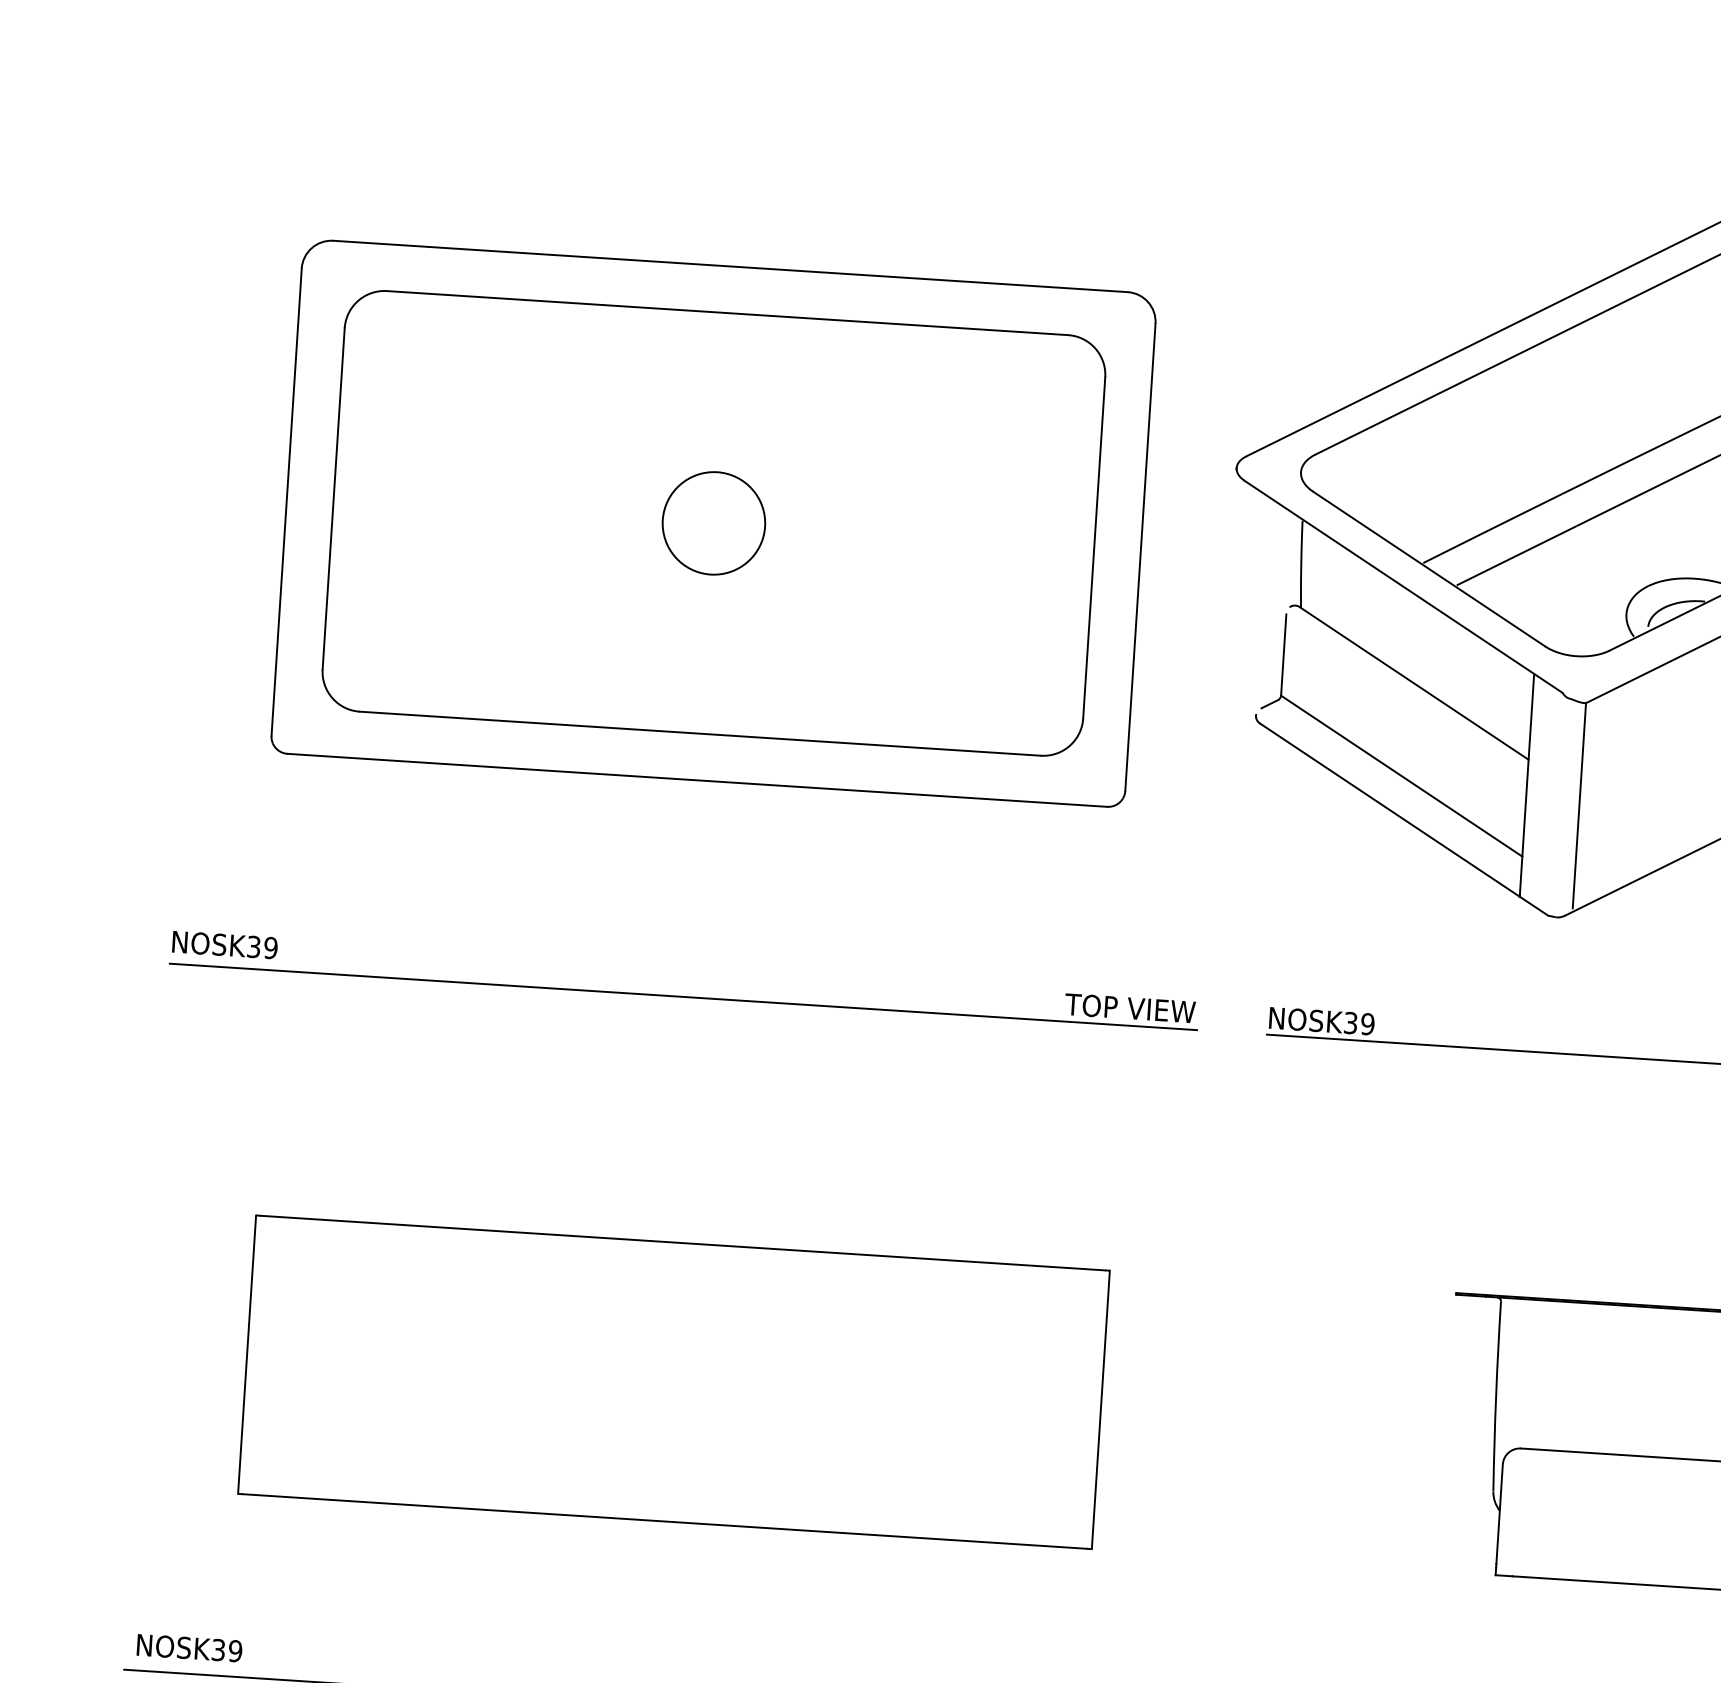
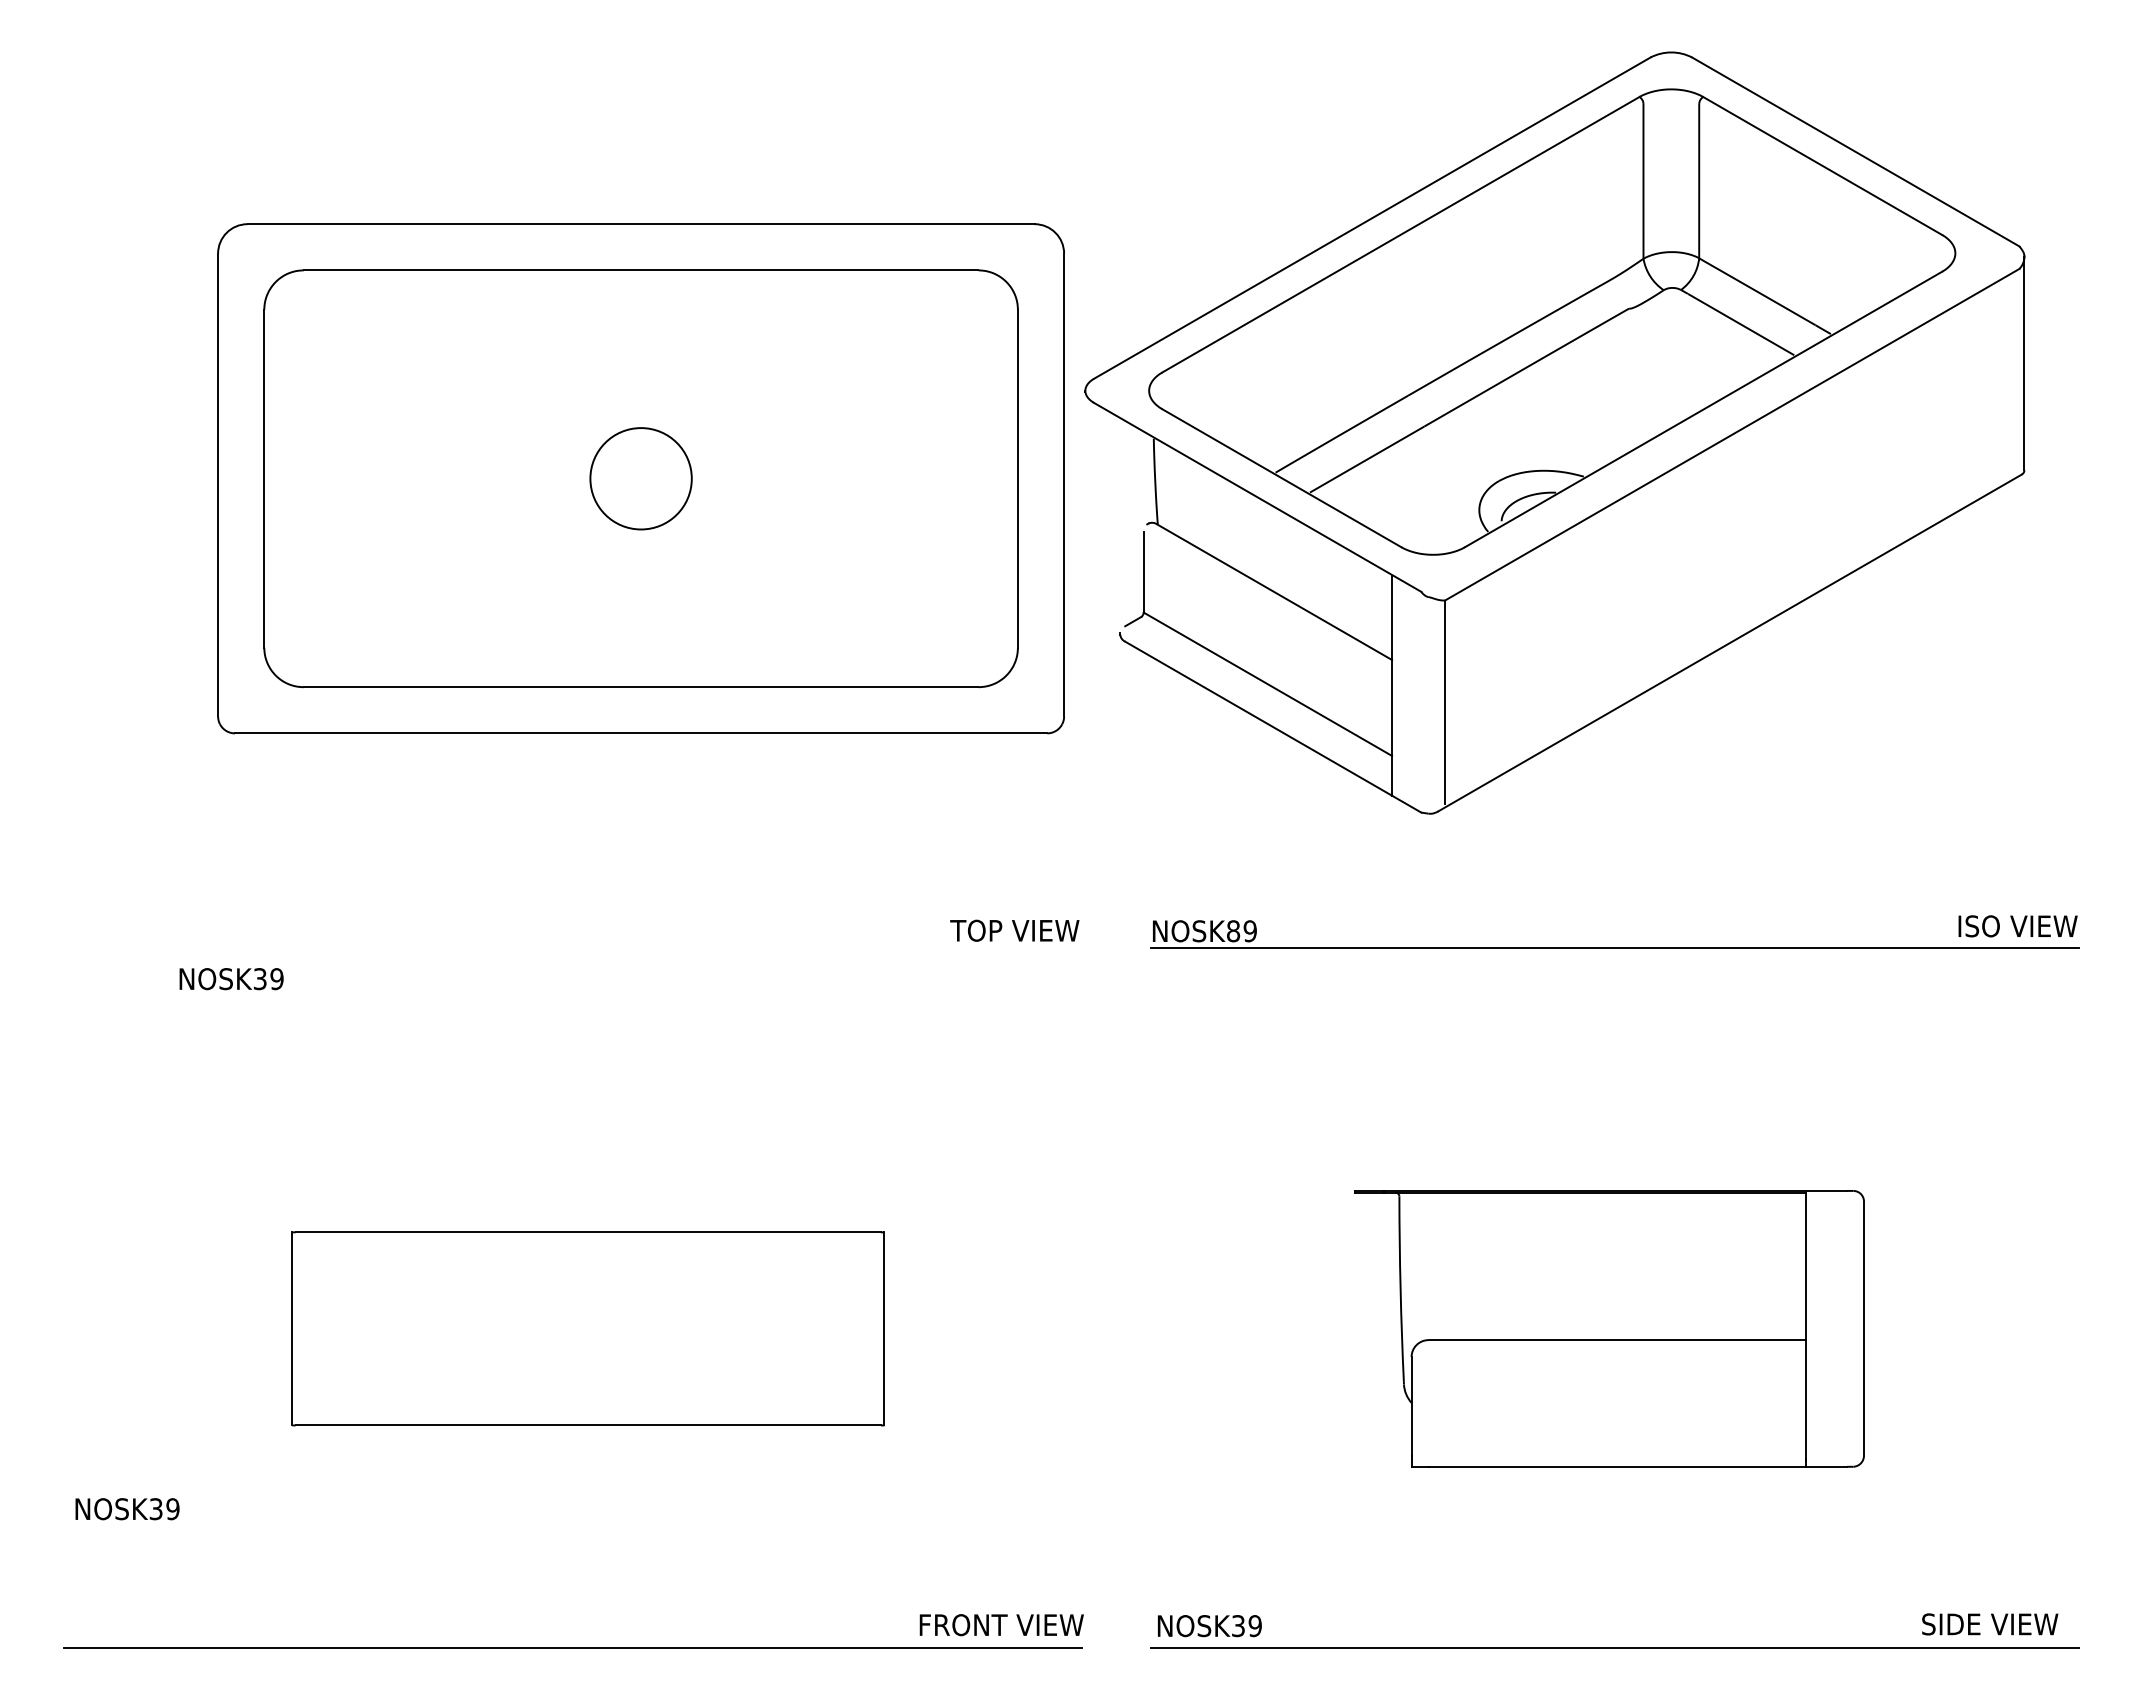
part: (713, 523) -> (640, 478), moved
text: (224, 945) -> (231, 979), moved
line: (683, 996) -> (573, 947), removed
text: (1350, 1023) -> (1233, 931), NOSK39 -> NOSK89
part: (673, 1381) -> (587, 1328), size x0.7
text: (189, 1648) -> (127, 1509), moved

